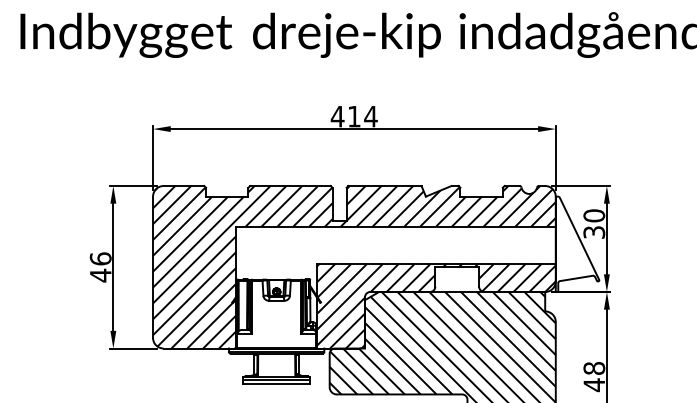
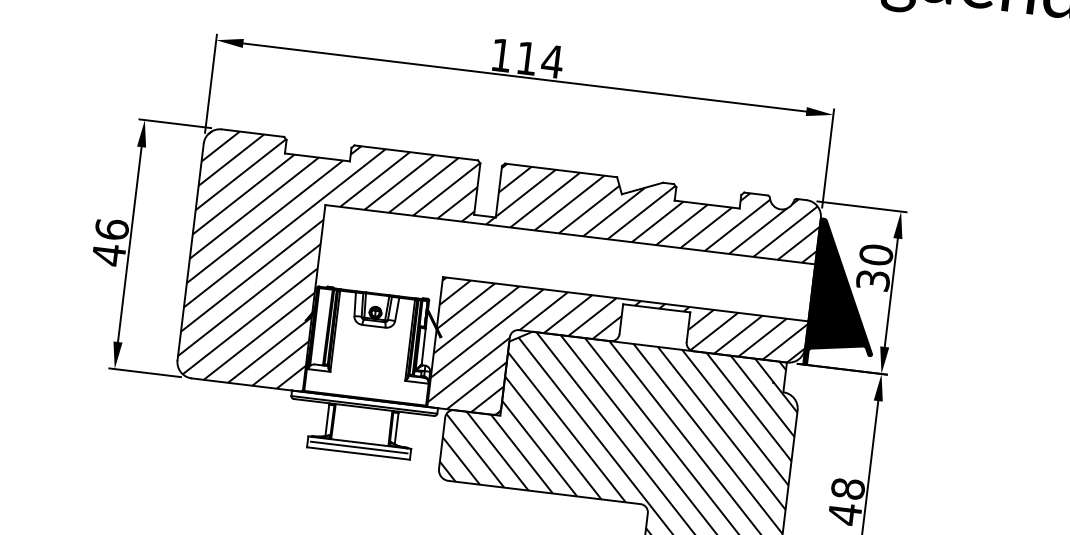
text: (337, 116) -> (501, 55), 414 -> 114
fill: (577, 244) -> (845, 295), added

